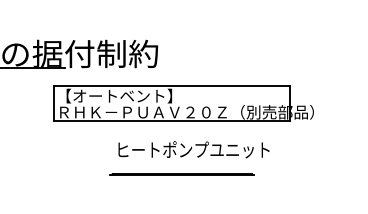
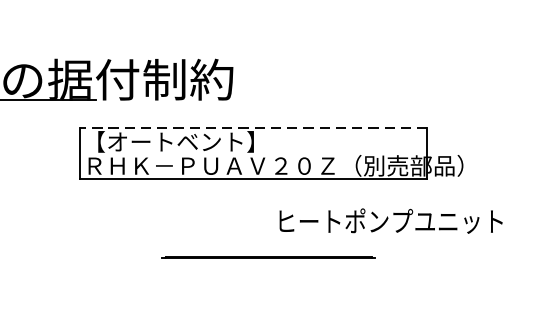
line: (171, 86) -> (253, 127), solid -> dashed
text: (193, 149) -> (390, 220), moved

